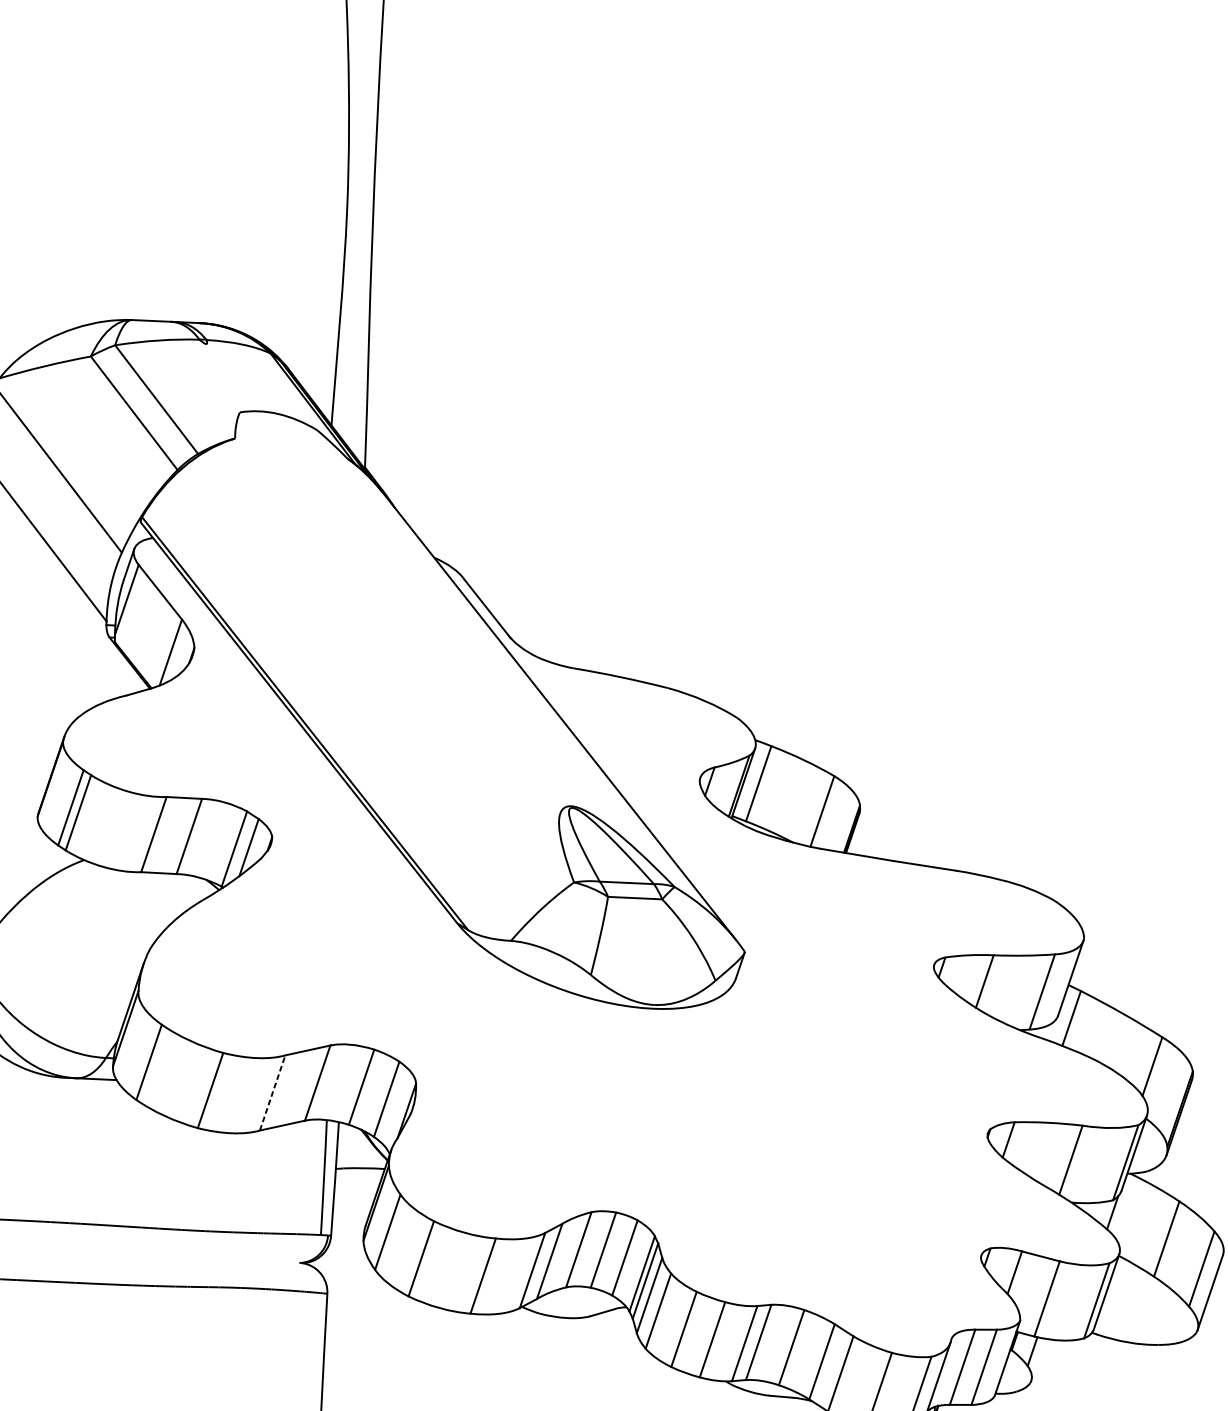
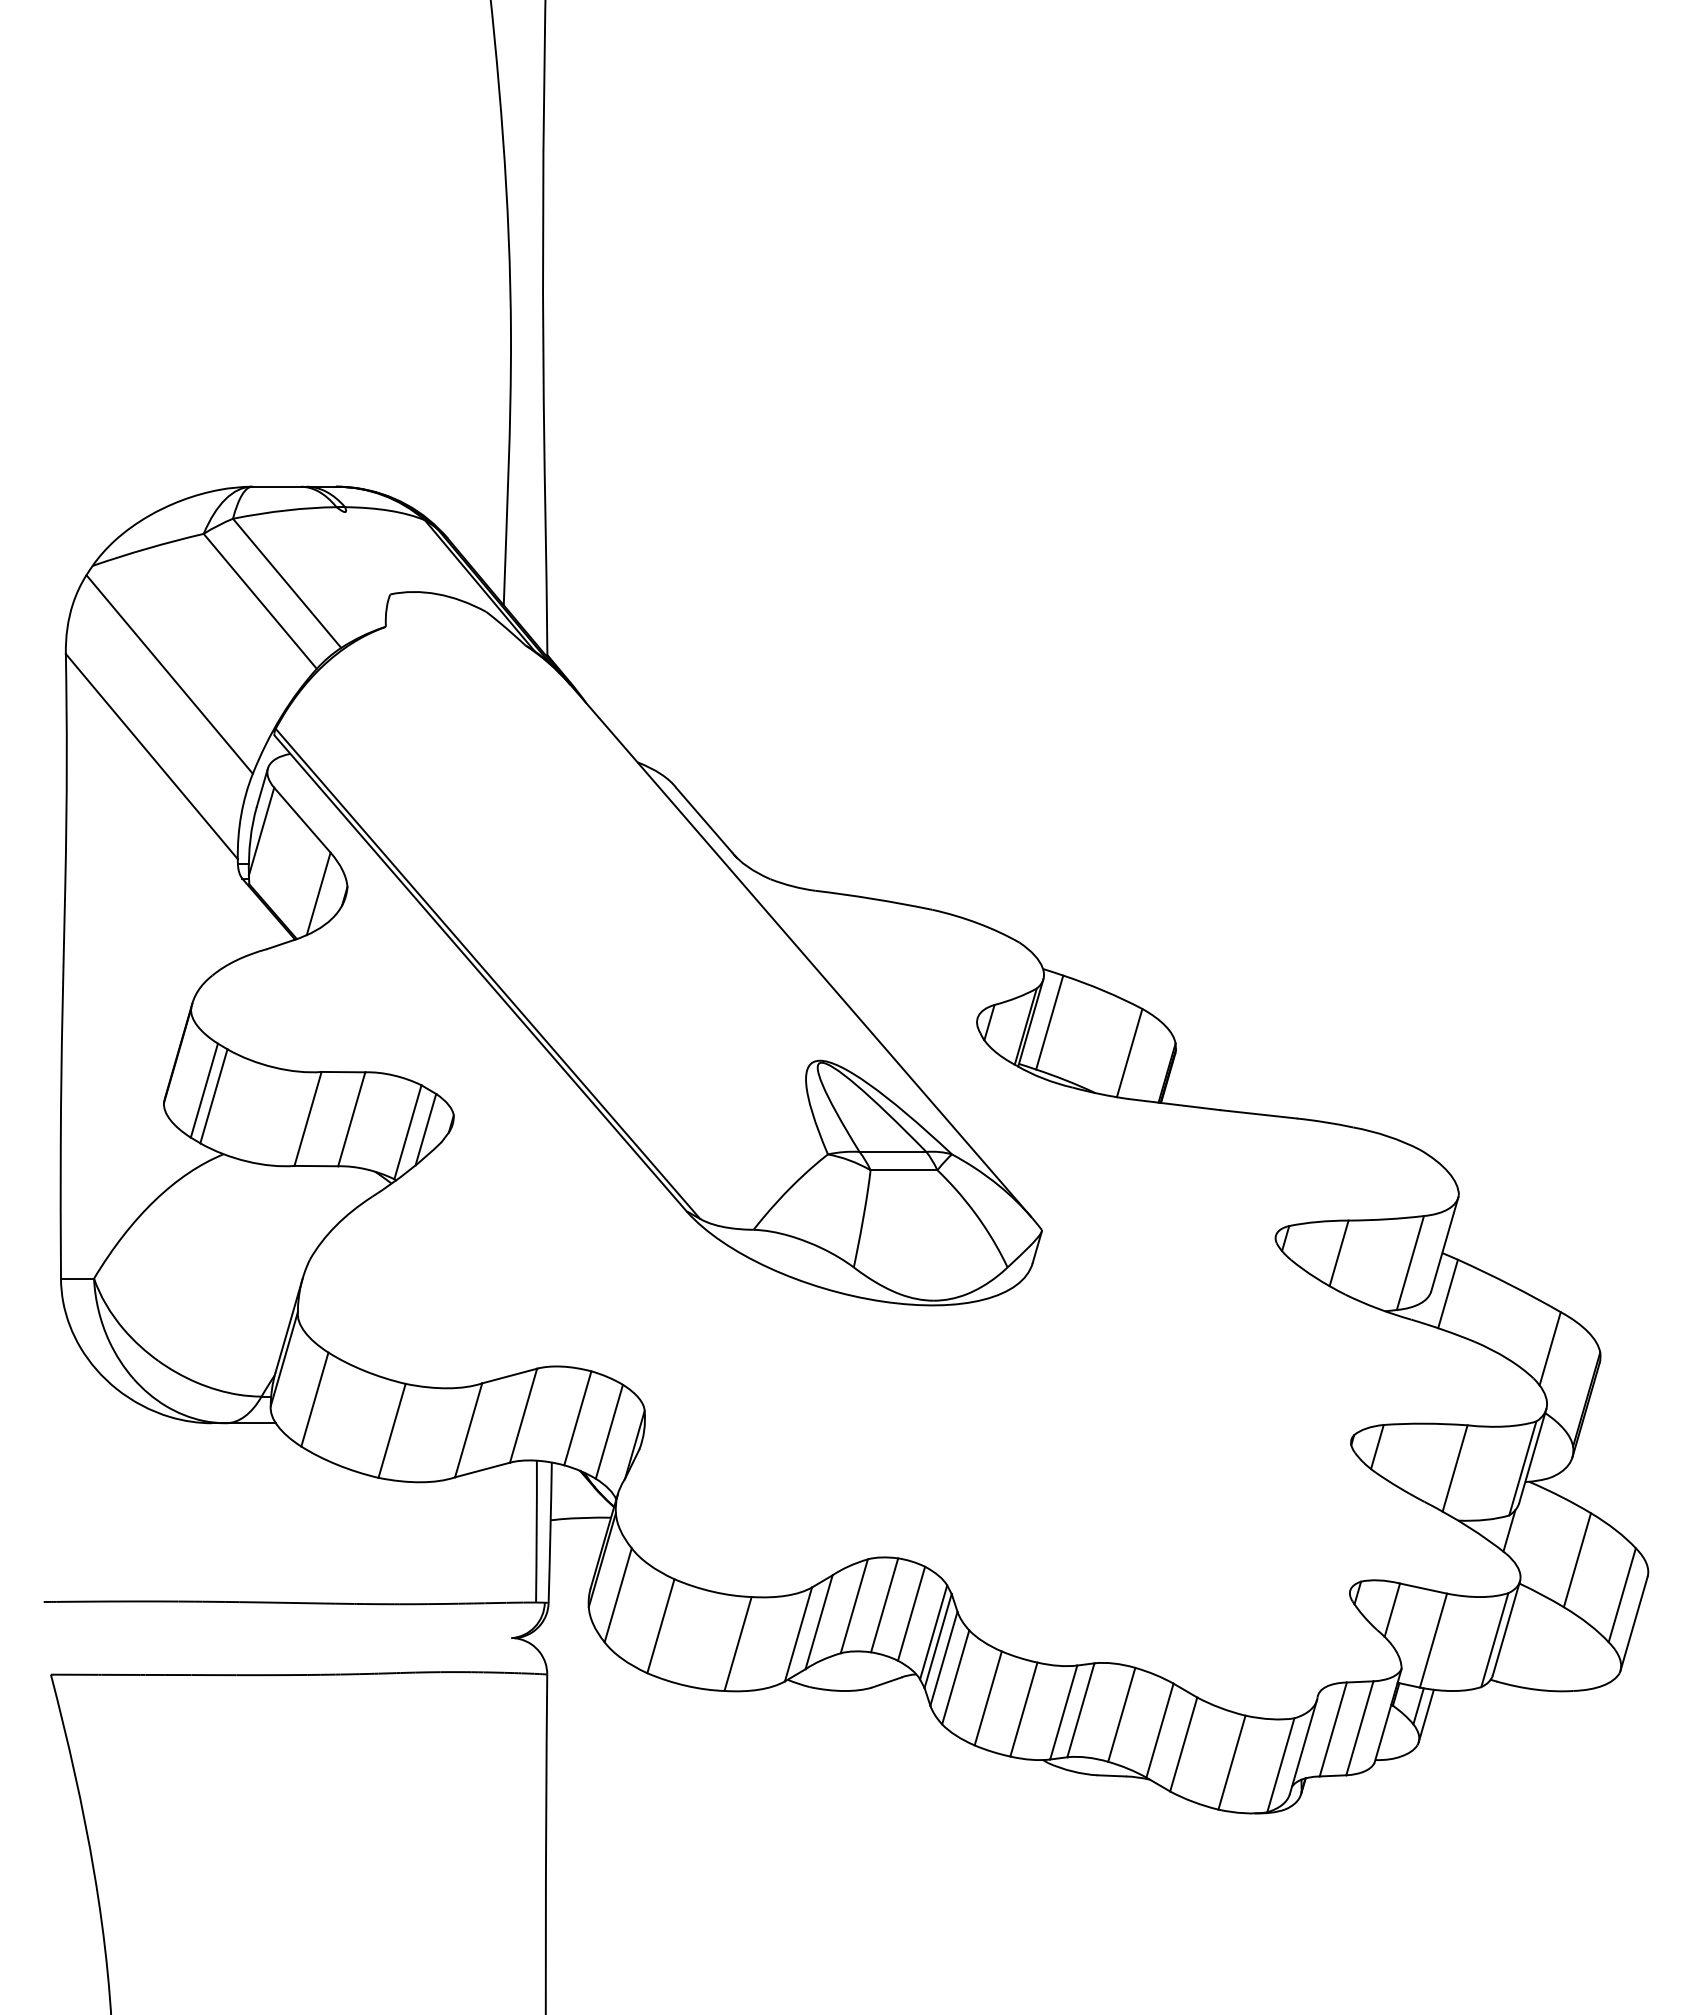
line: (272, 1093) -> (468, 1430), dashed -> solid
line: (1037, 1359) -> (1425, 1715), added

